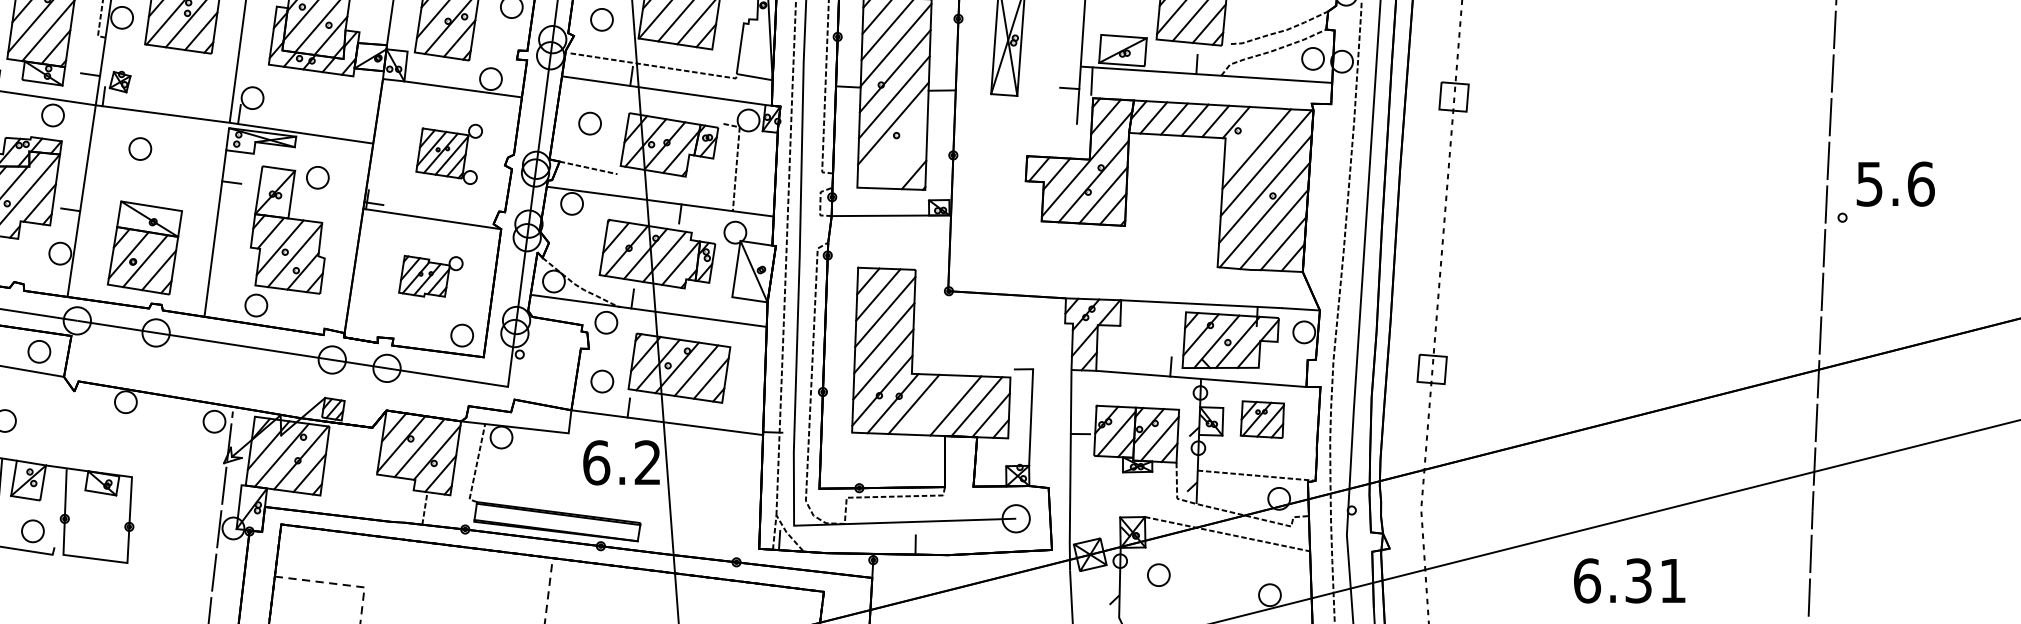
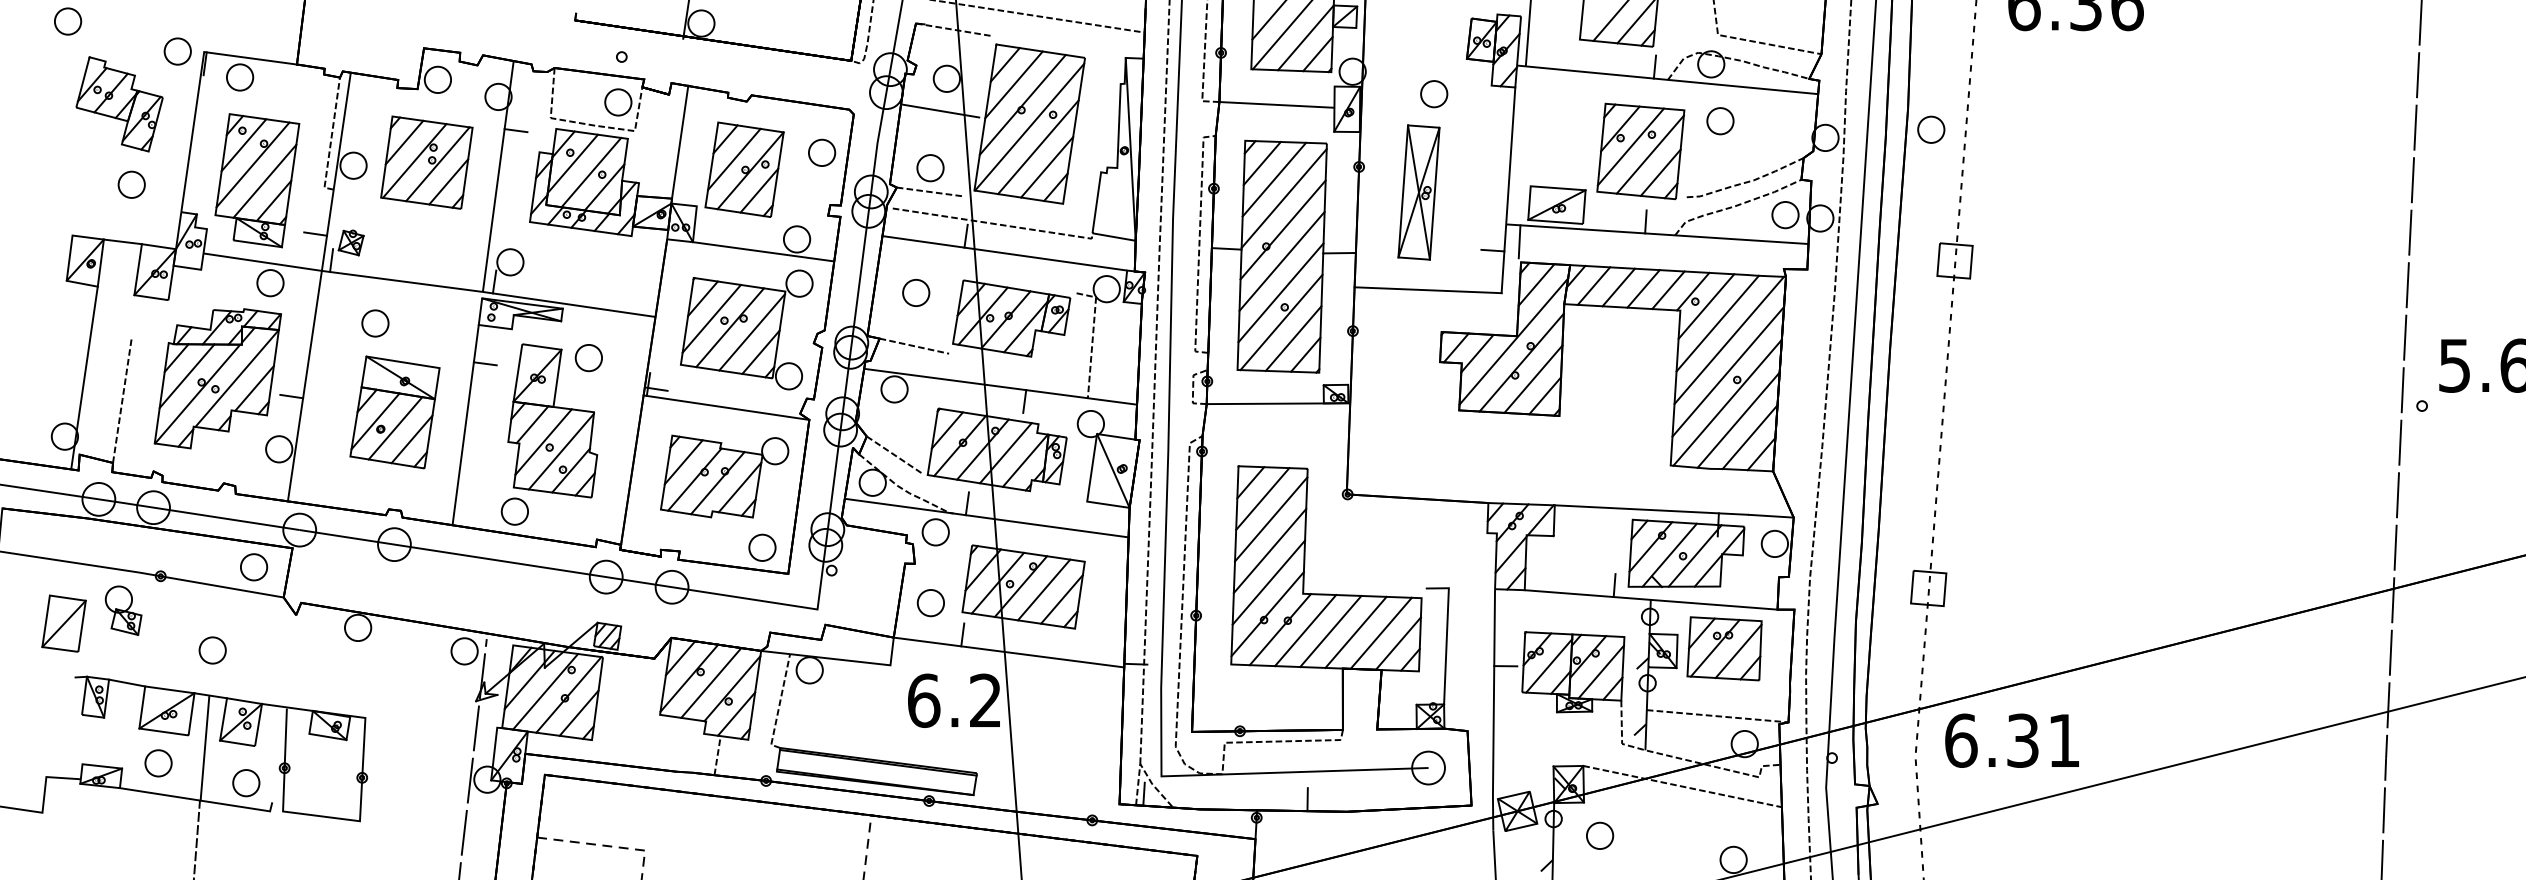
line: (601, 39) -> (929, 191), added
line: (1015, 121) -> (1427, 290), added
line: (1247, 134) -> (1706, 306), added
line: (893, 148) -> (1281, 322), added
part: (448, 154) -> (746, 329), size x1.67
line: (903, 161) -> (1293, 338), added
part: (144, 248) -> (394, 412), moved
line: (571, 257) -> (893, 454), added
part: (430, 276) -> (724, 476), size x1.67
line: (934, 405) -> (1330, 631), added
part: (1262, 419) -> (1724, 648), size x1.43
text: (1629, 580) -> (2011, 740), moved

